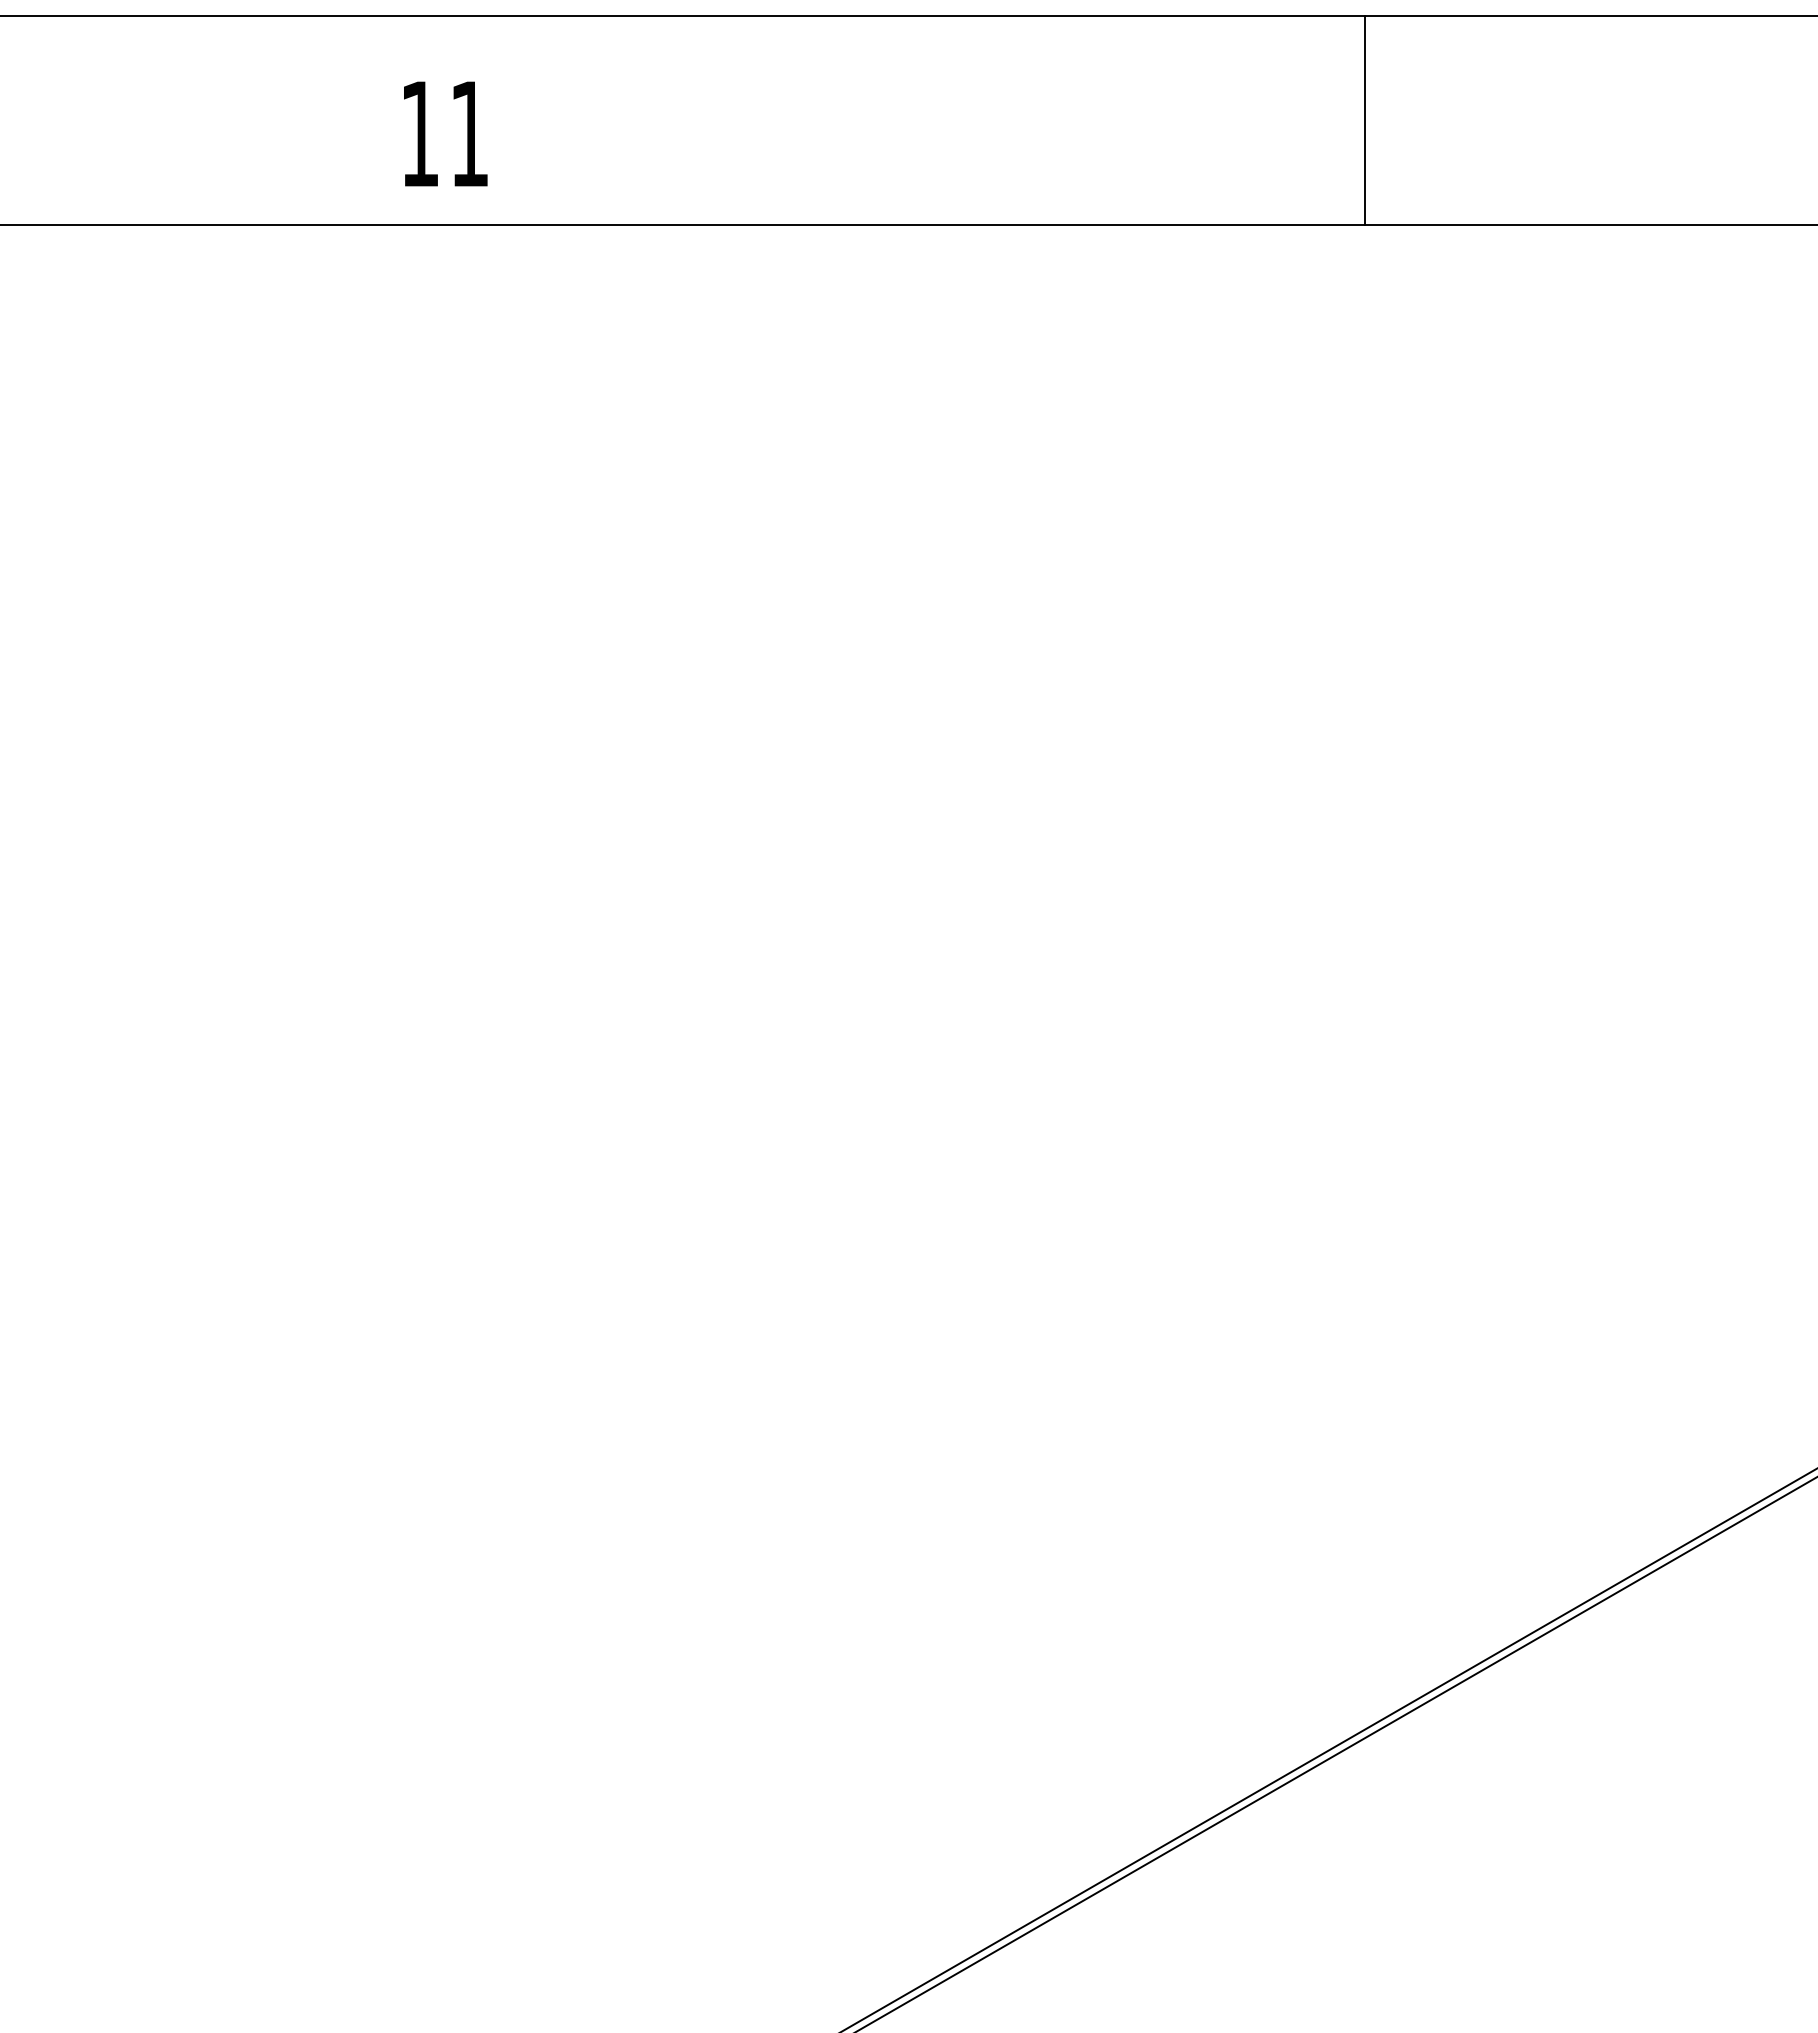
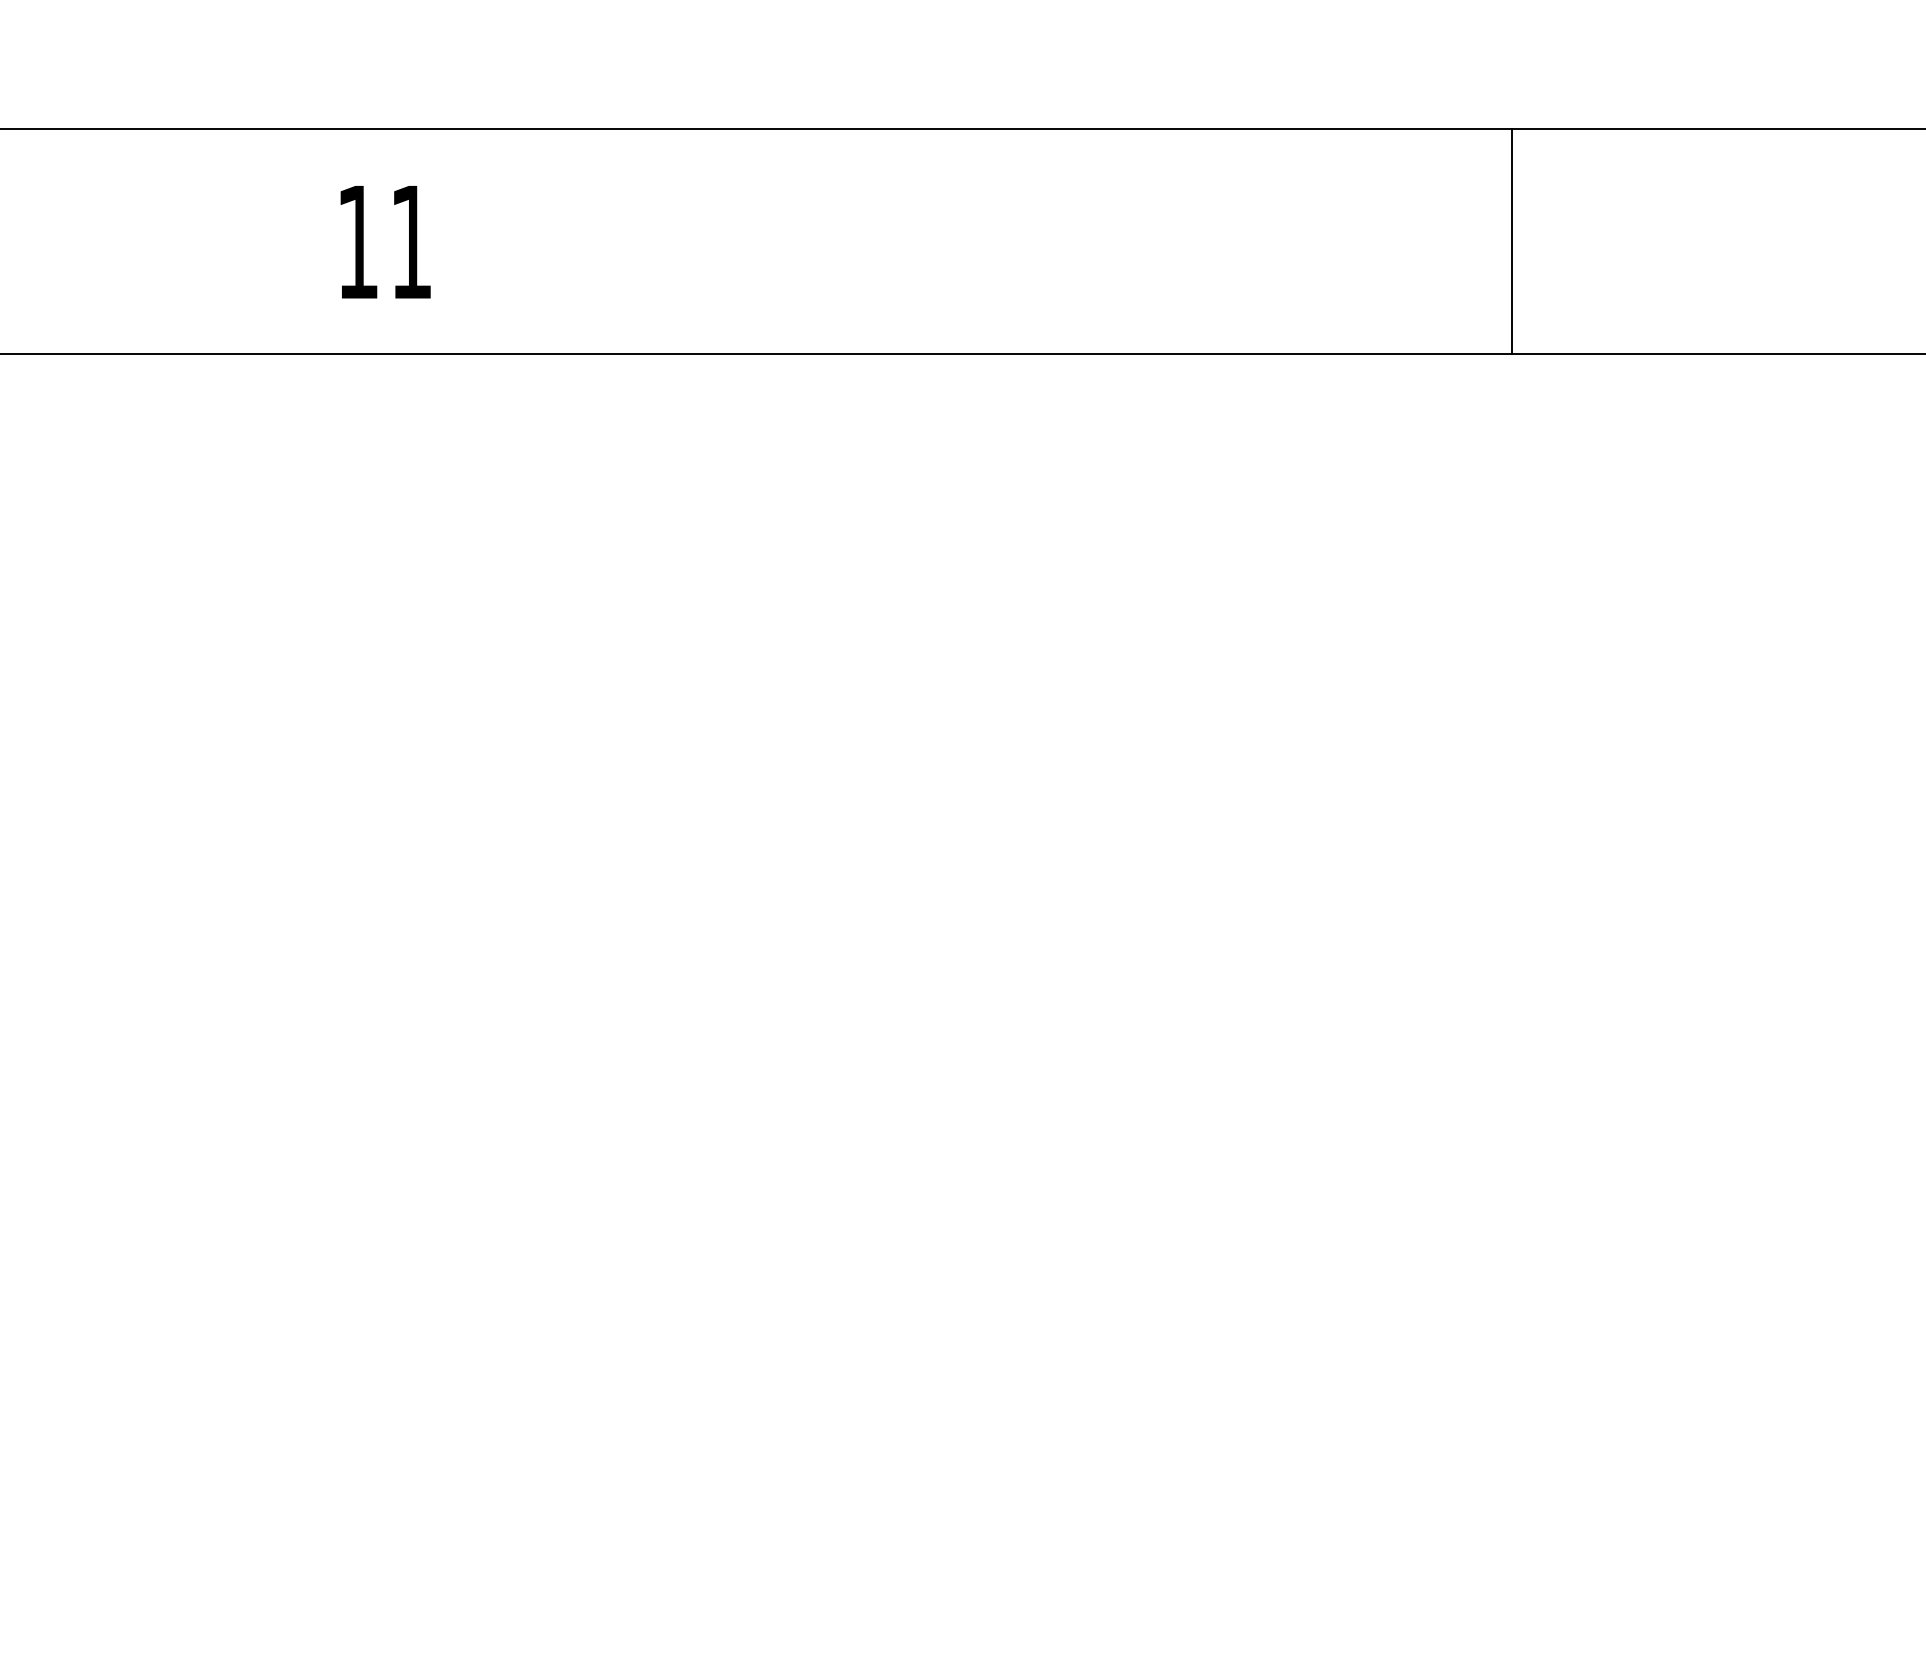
line: (1364, 120) -> (1512, 241), moved
text: (445, 133) -> (385, 241), moved

